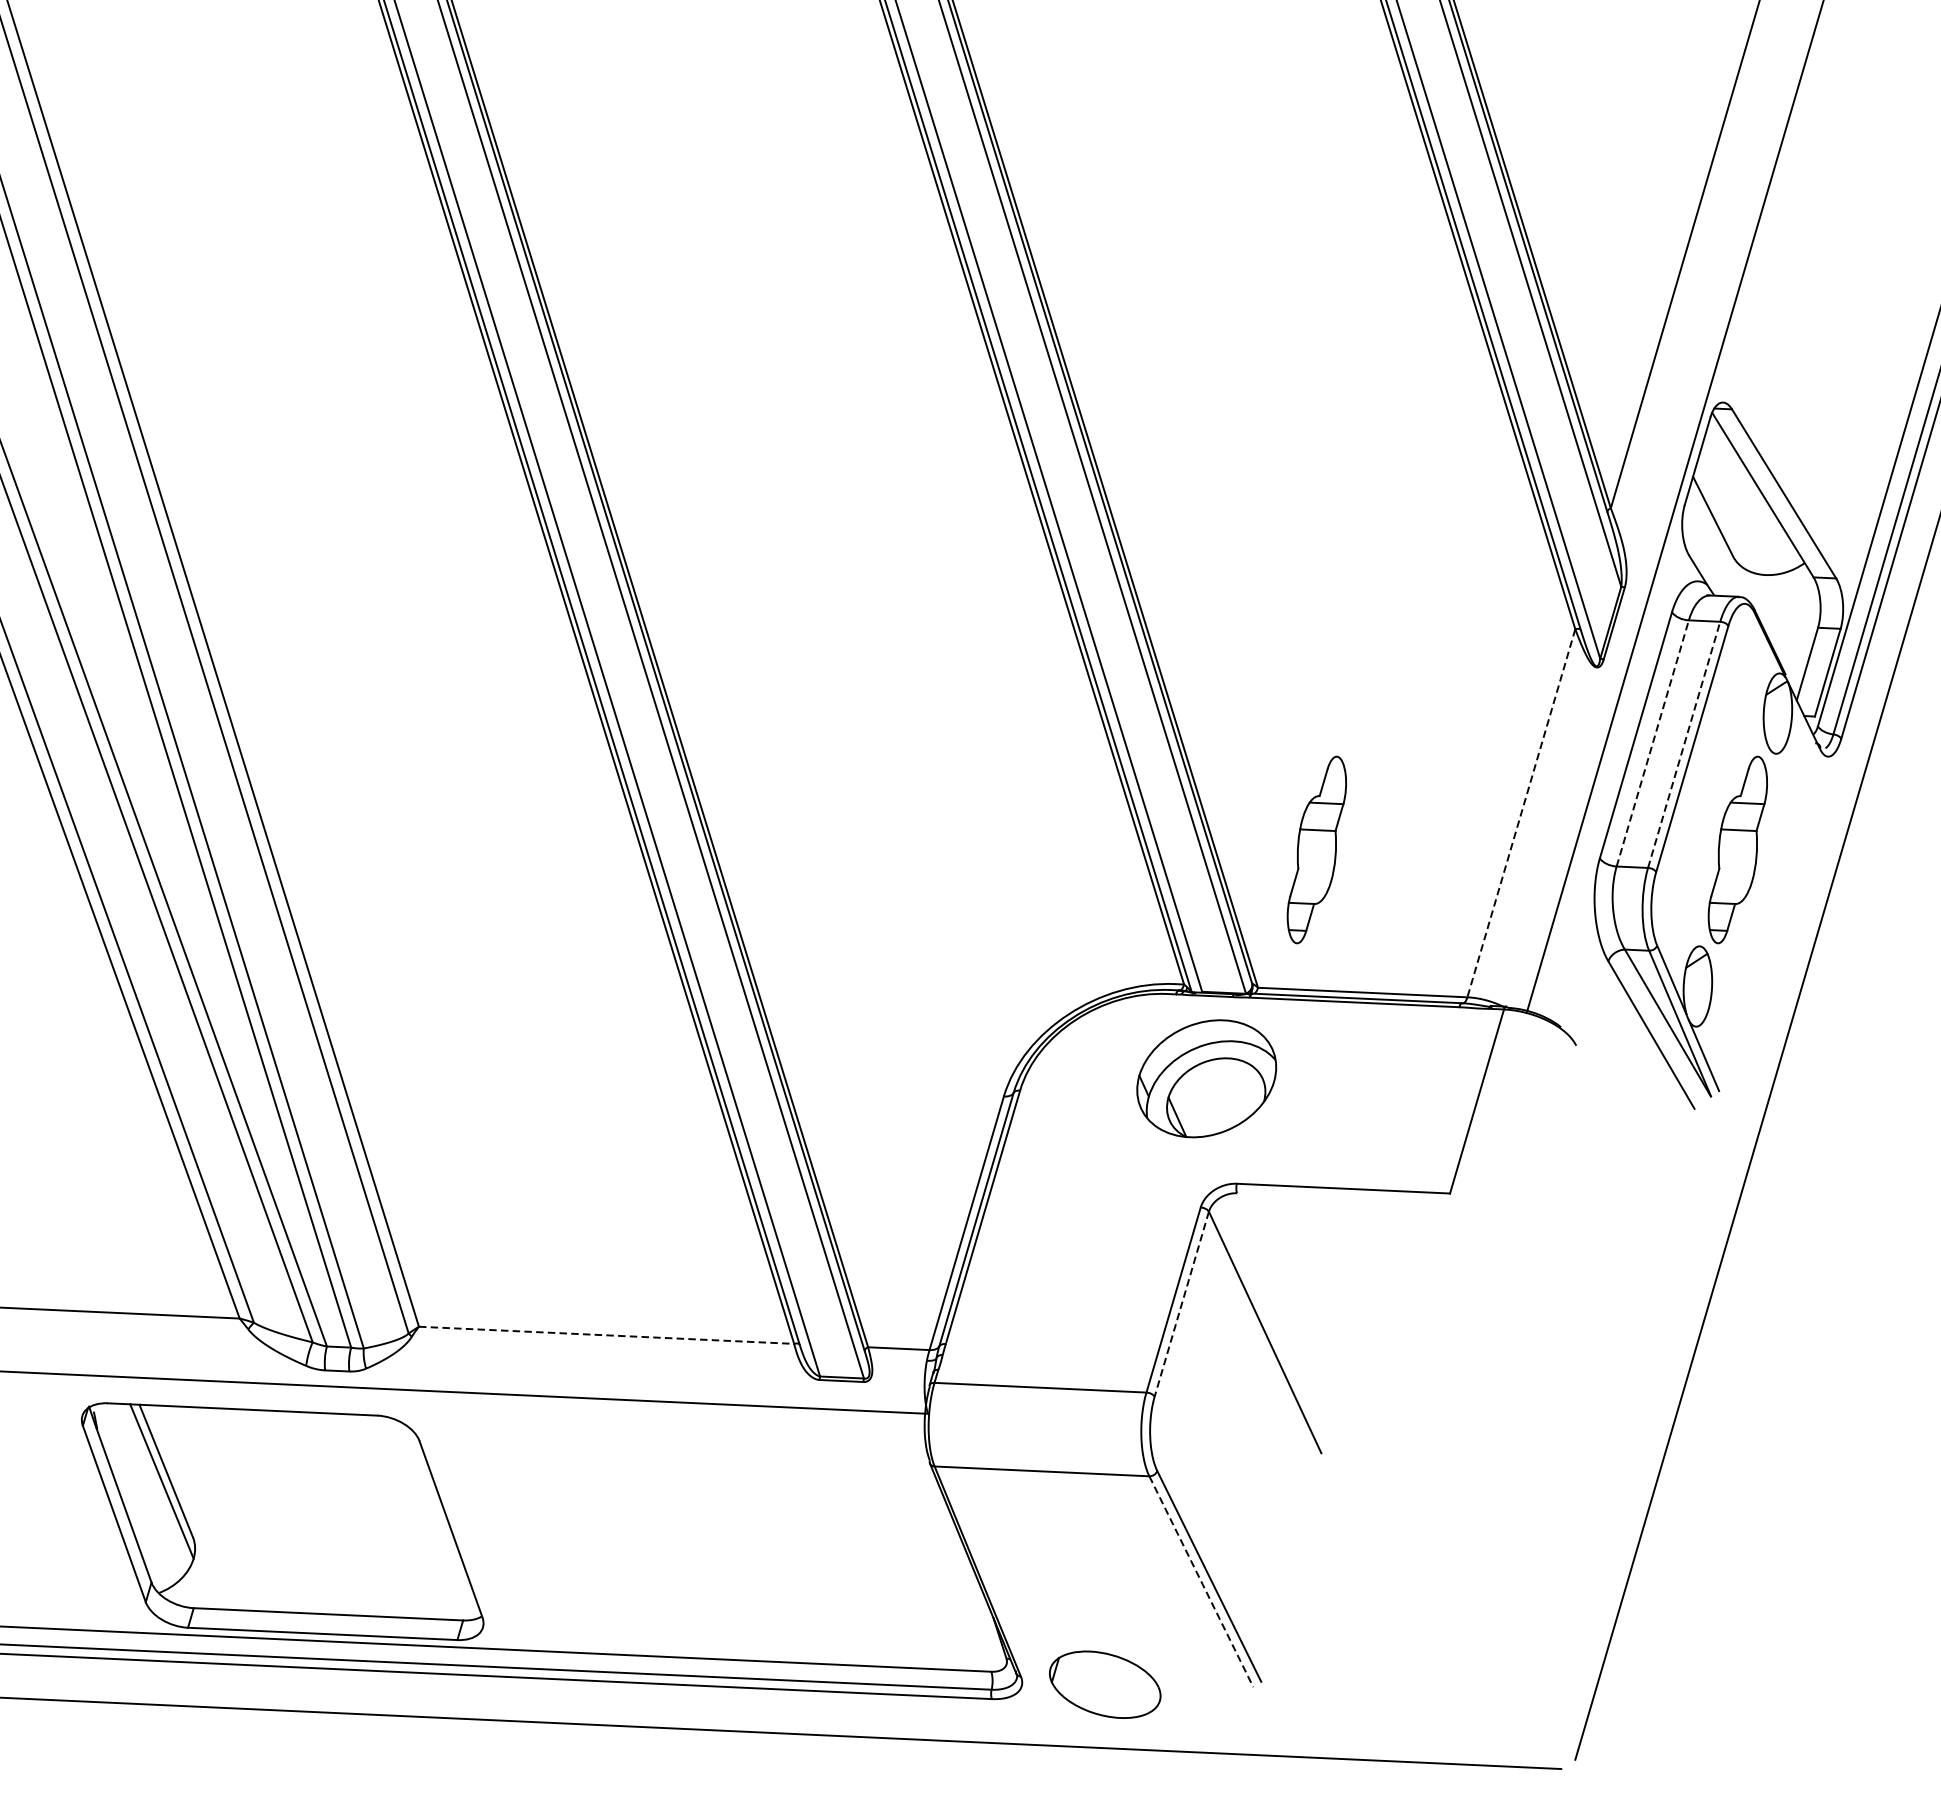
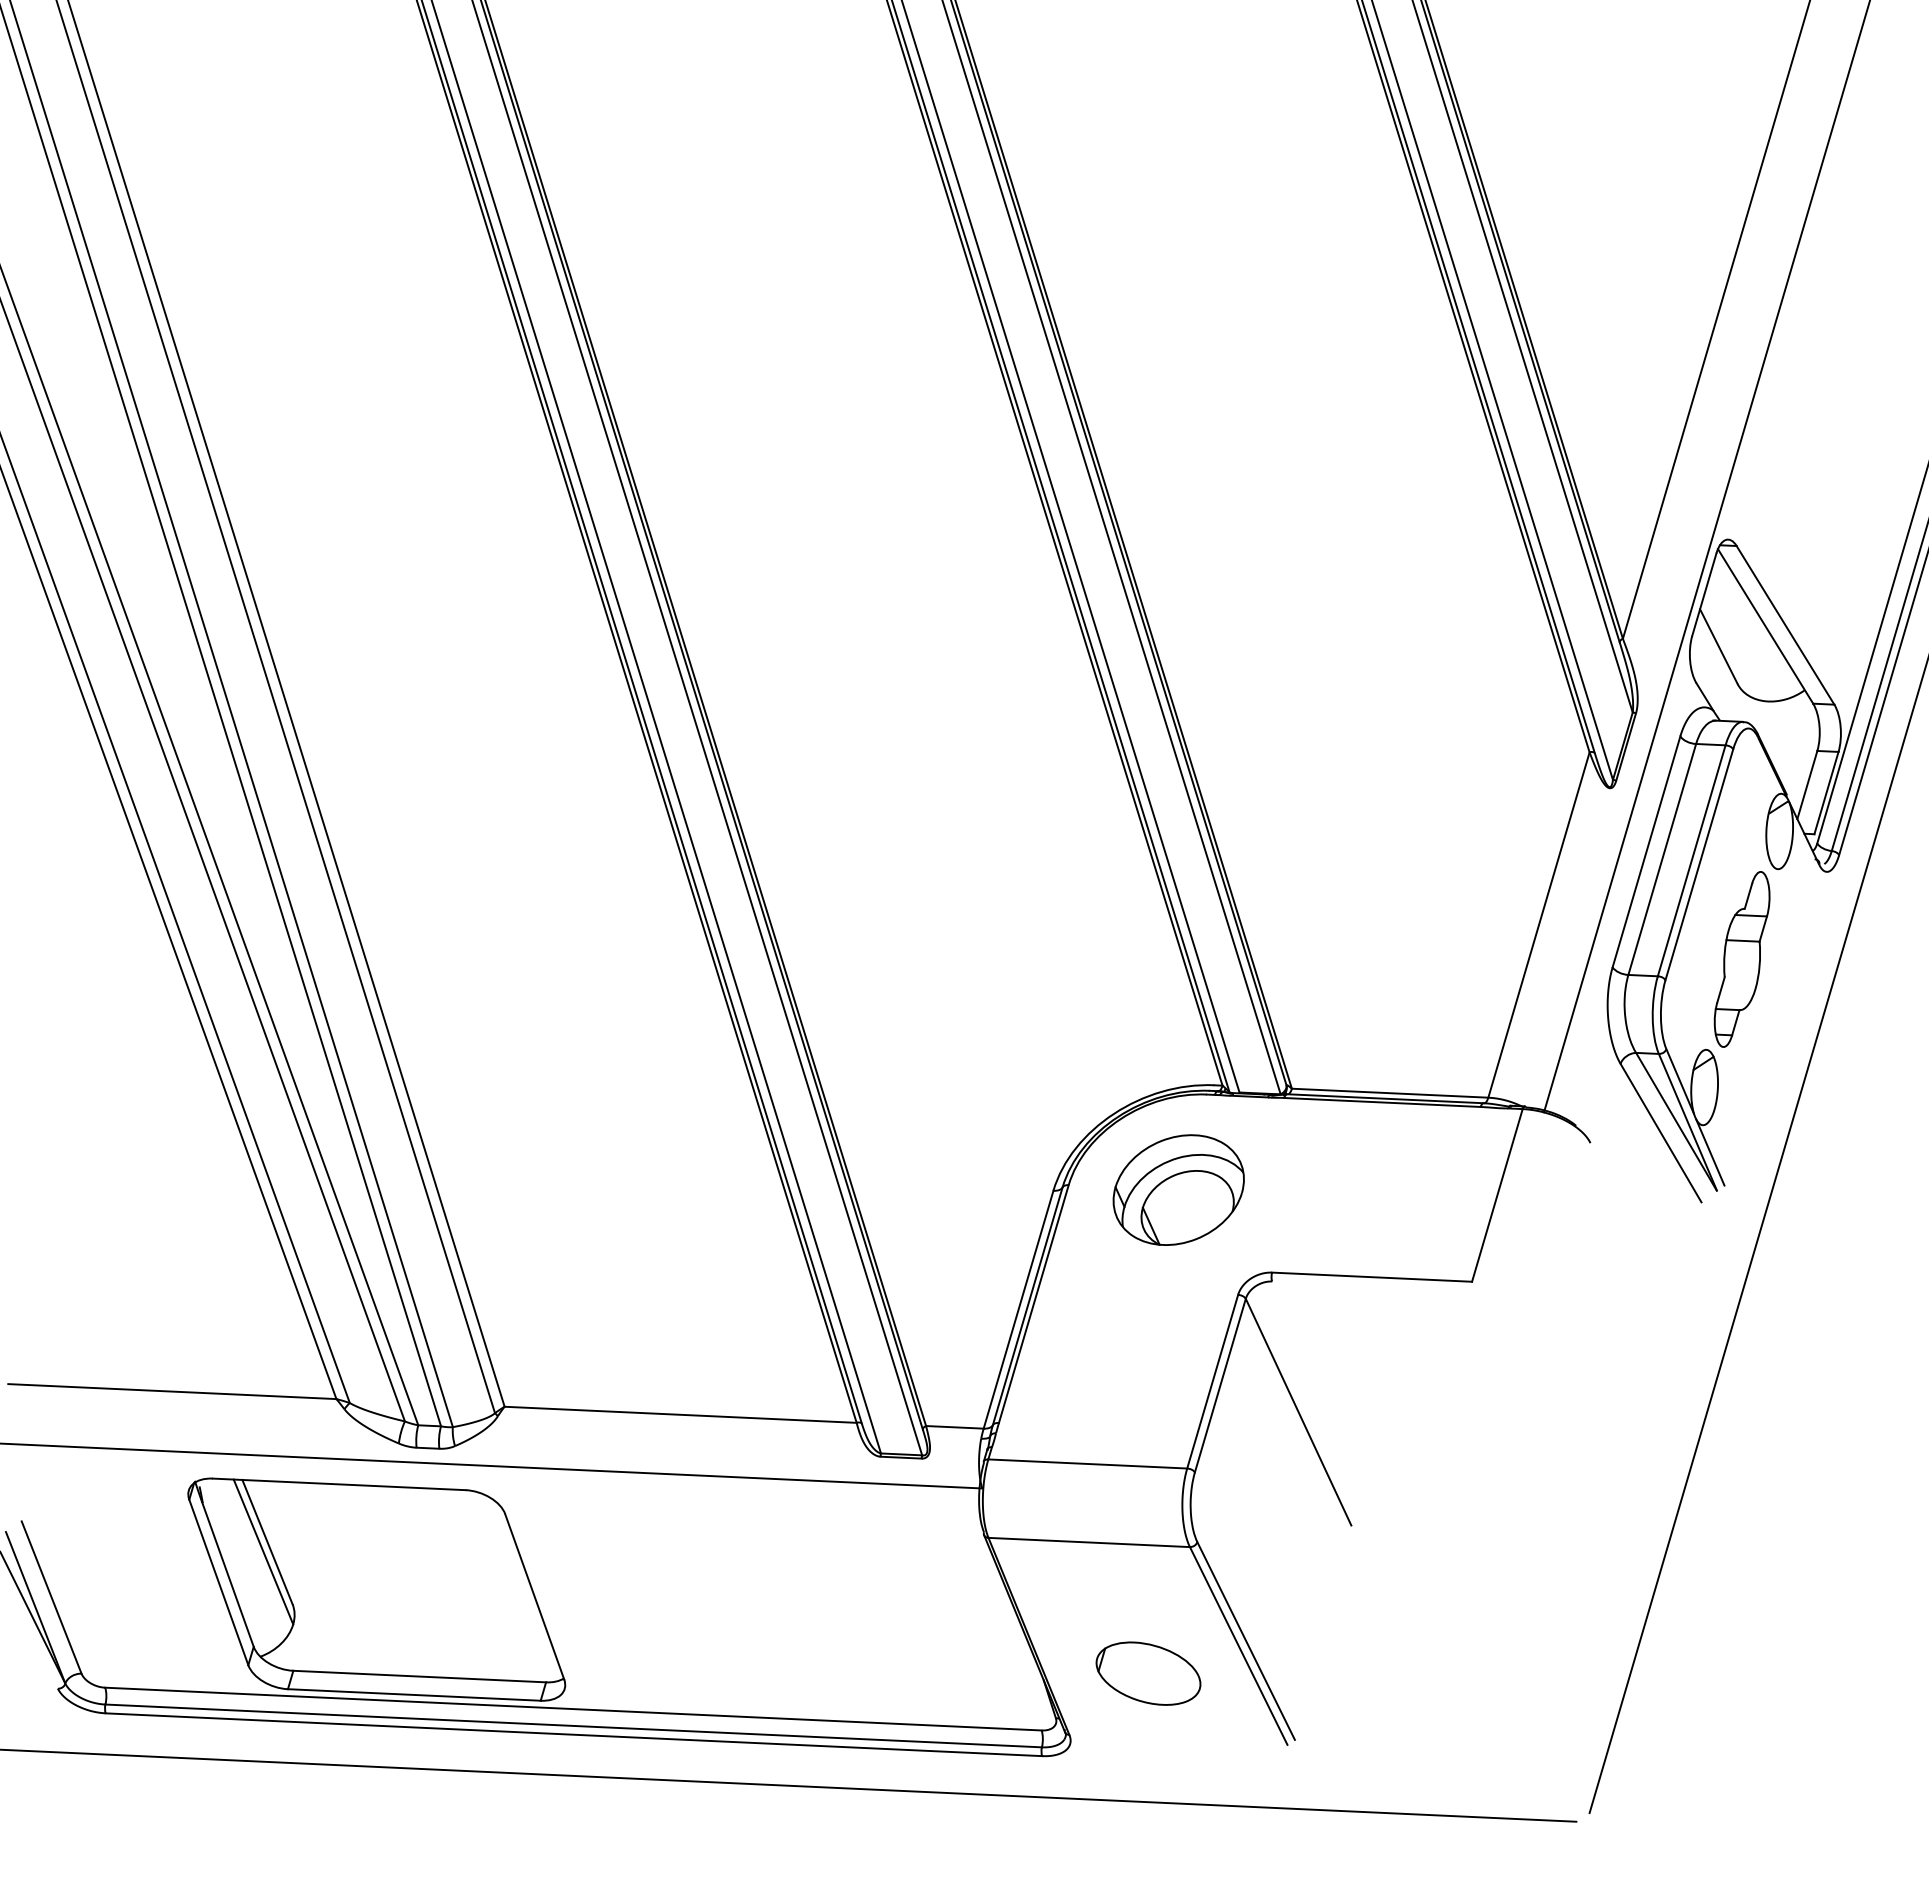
line: (1653, 742) -> (1662, 858), dashed -> solid
line: (1683, 744) -> (1691, 860), dashed -> solid
line: (1520, 813) -> (1538, 925), dashed -> solid
part: (1316, 850) -> (1346, 959), removed
part: (1206, 1078) -> (1178, 1189), moved
line: (1181, 1305) -> (1220, 1386), dashed -> solid
line: (607, 1334) -> (681, 1414), dashed -> solid
line: (1201, 1582) -> (1238, 1646), dashed -> solid
part: (1105, 1684) -> (1148, 1673), moved

